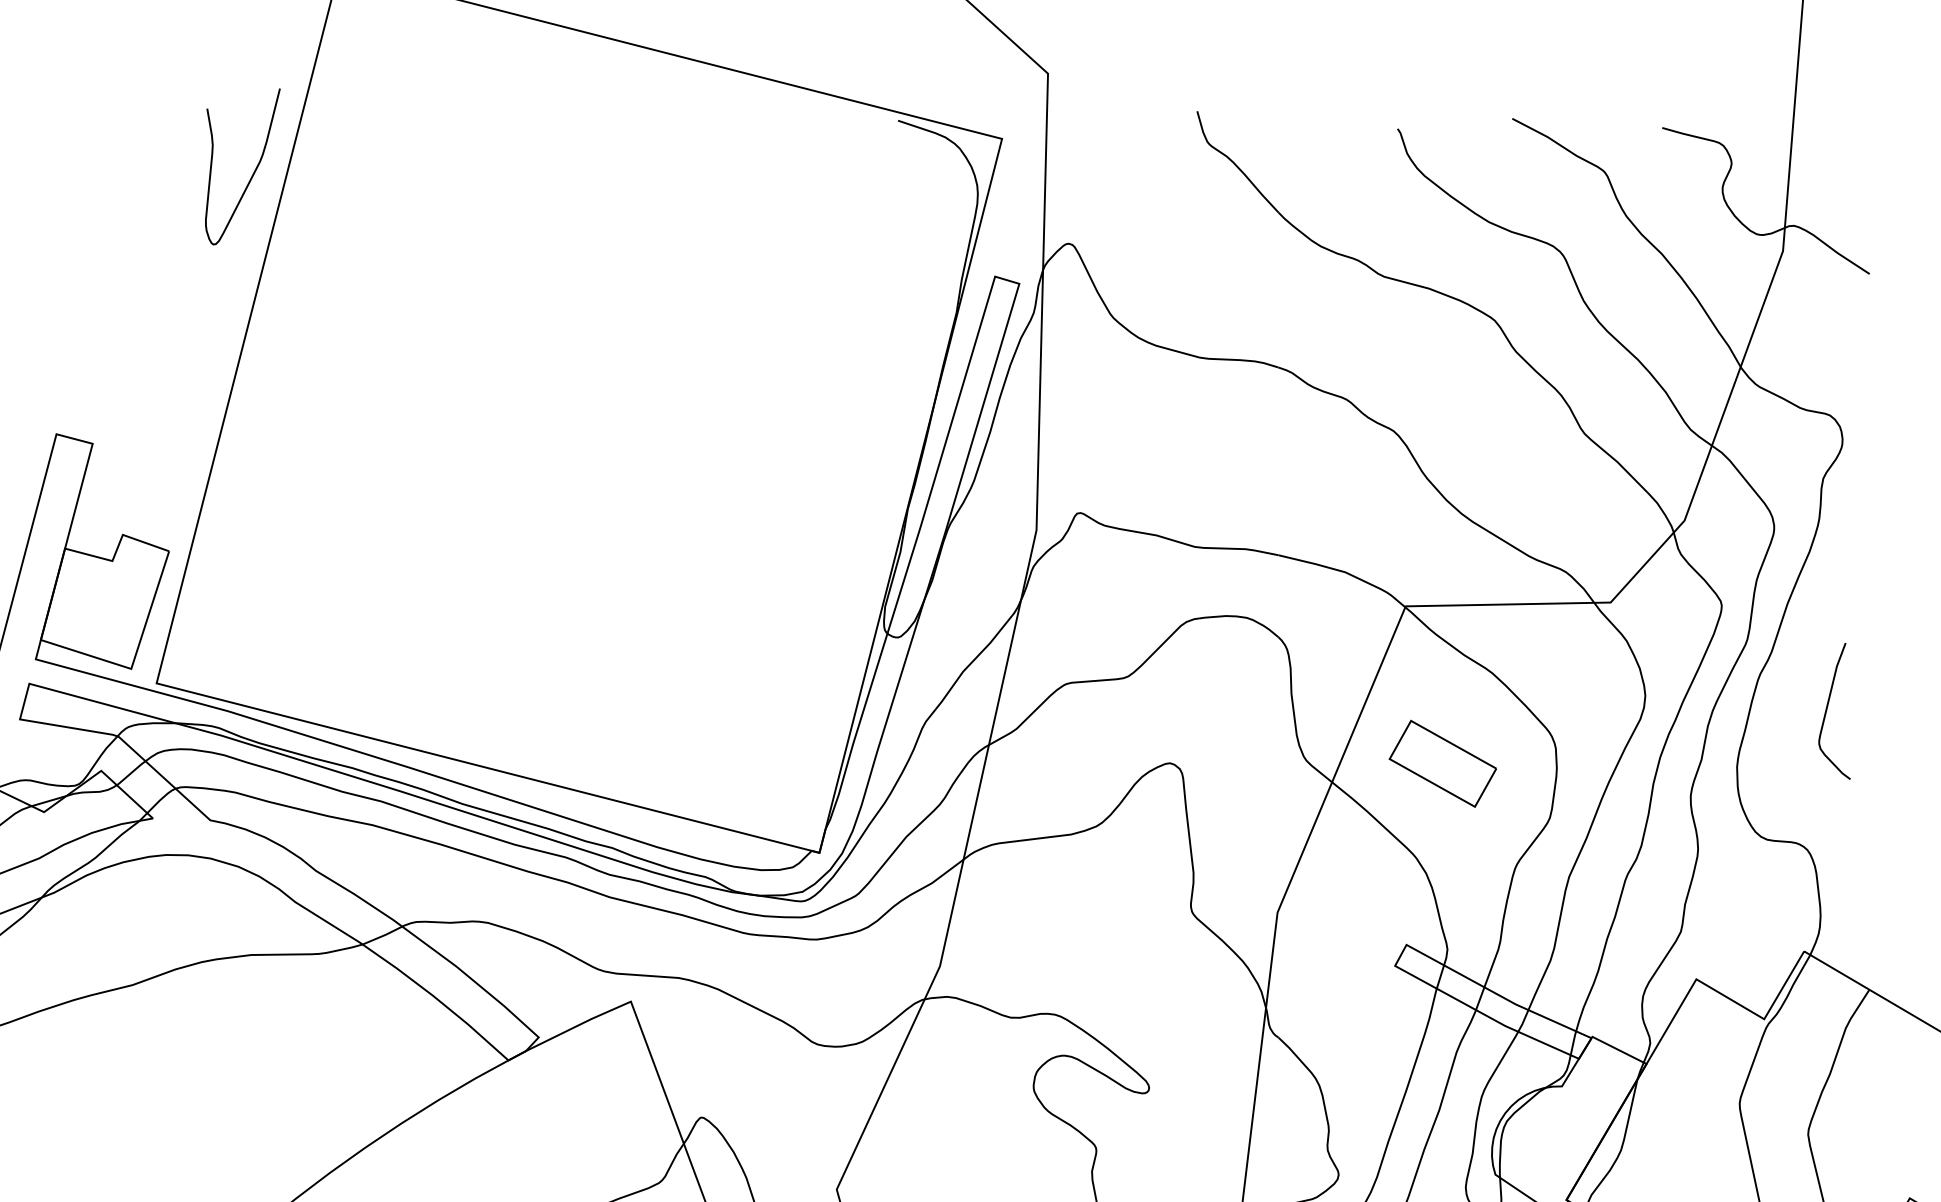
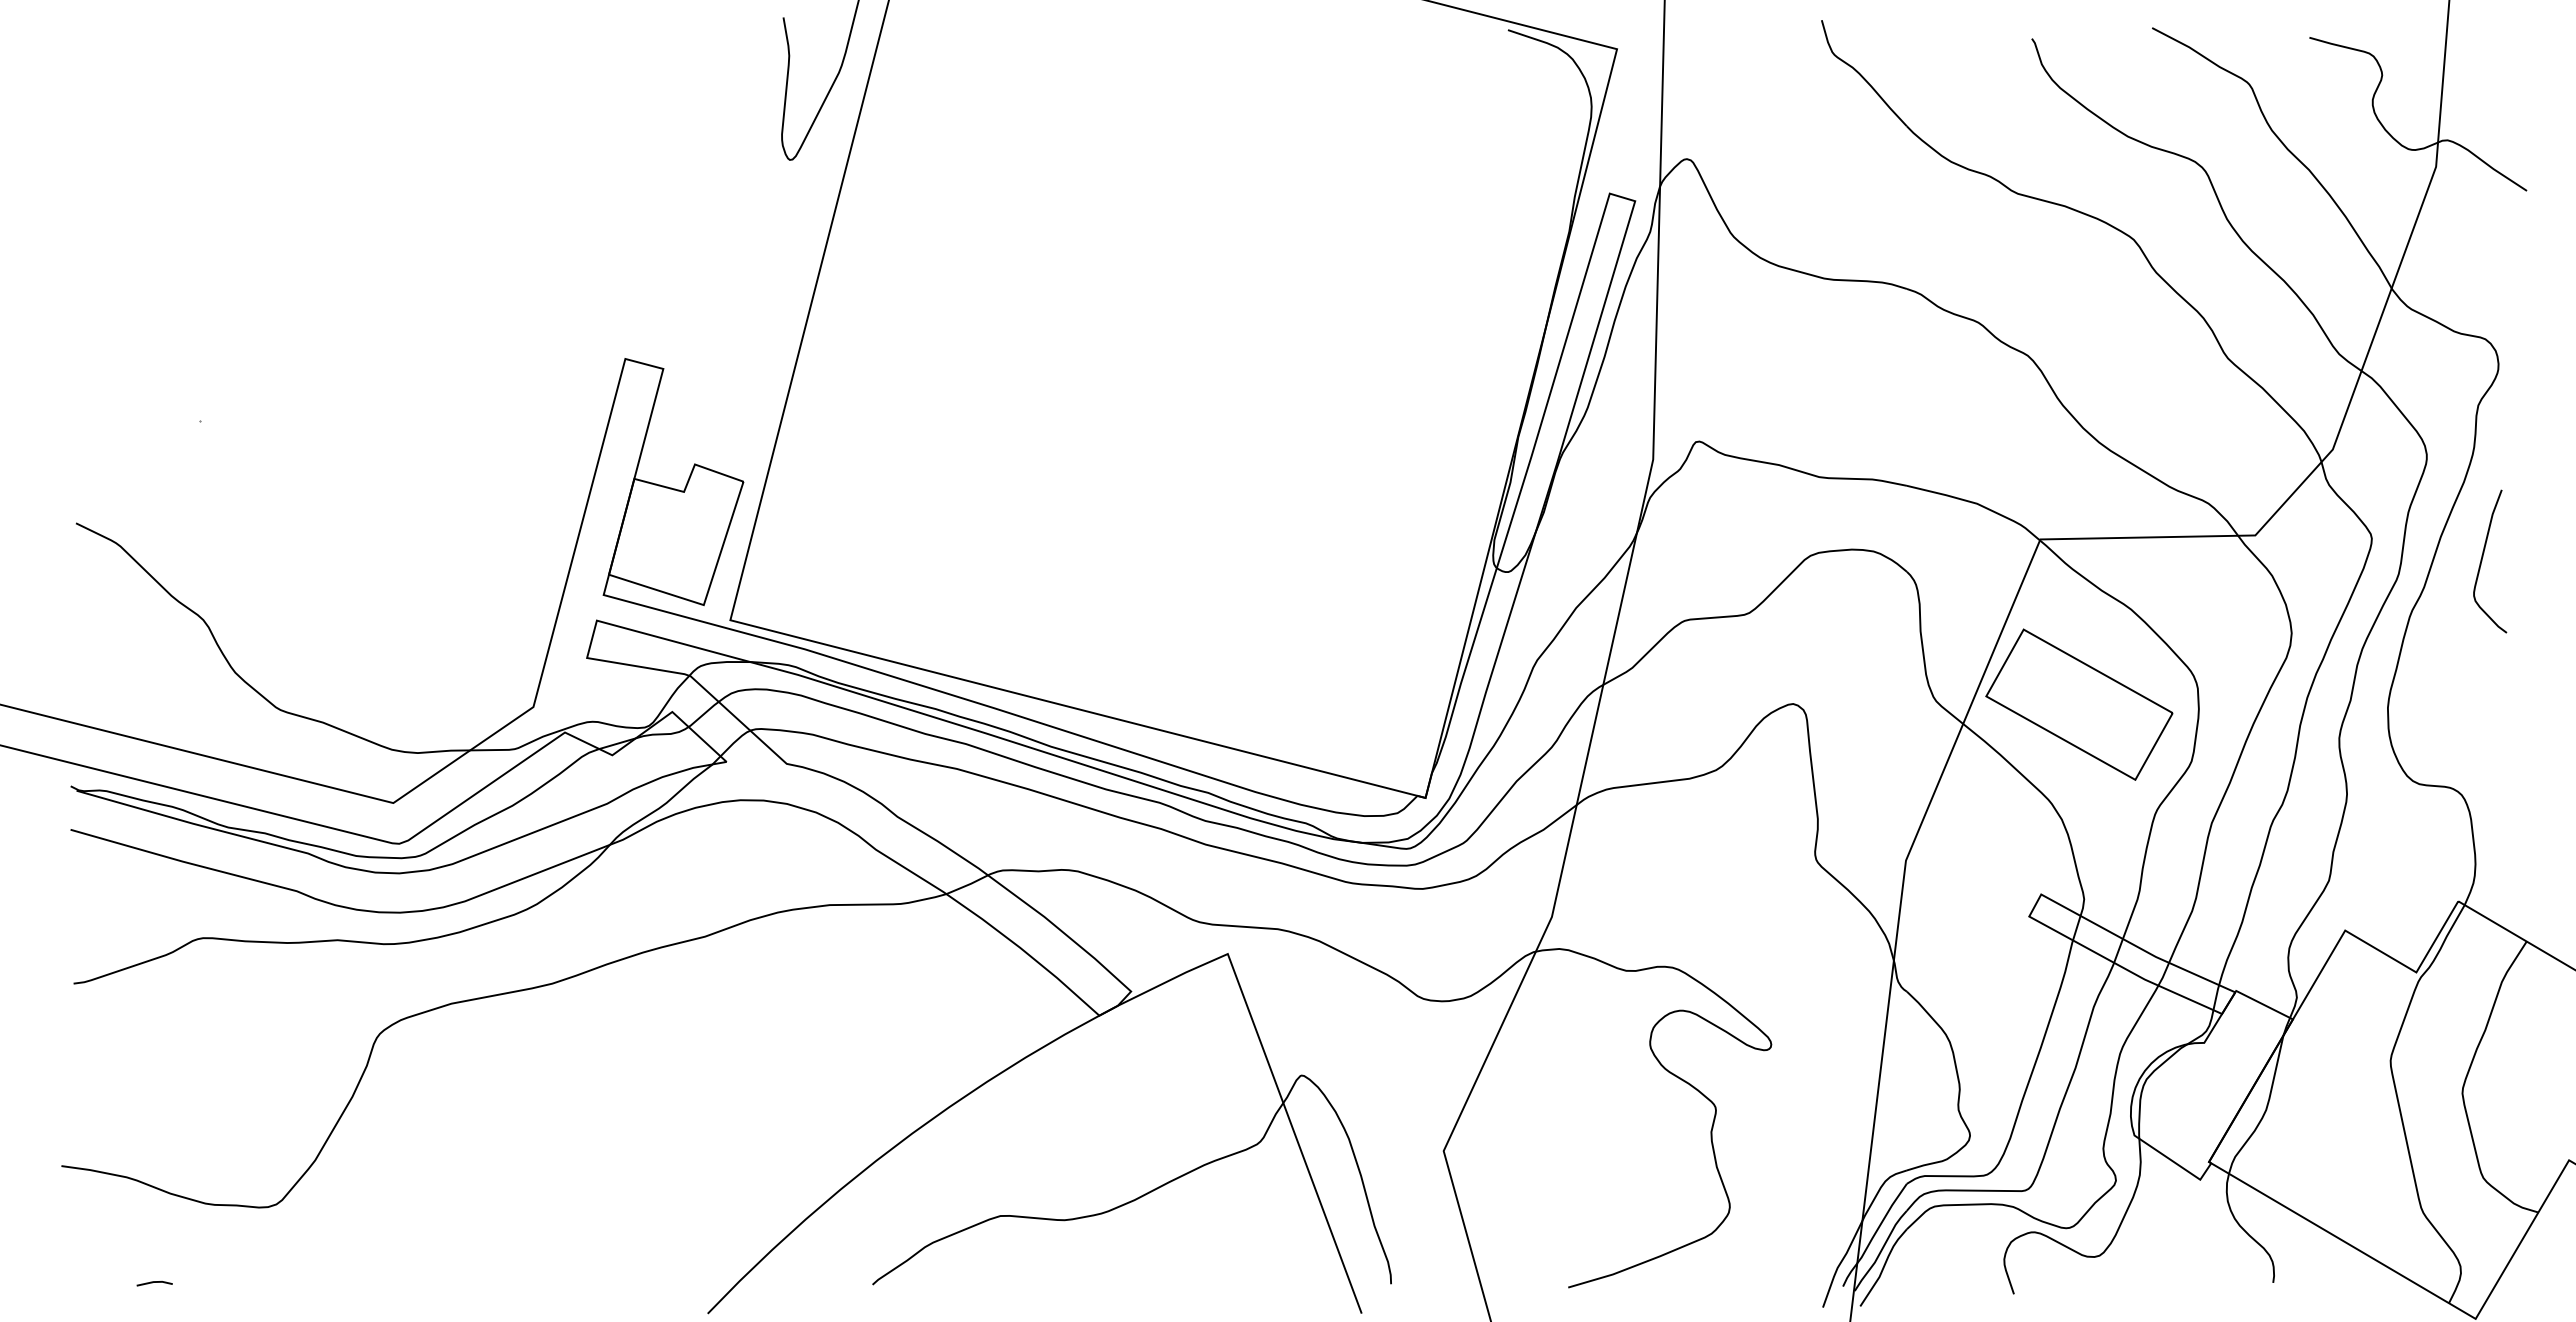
curve: (1827, 711) -> (2482, 561), moved
part: (1443, 763) -> (2079, 704), size x1.67

